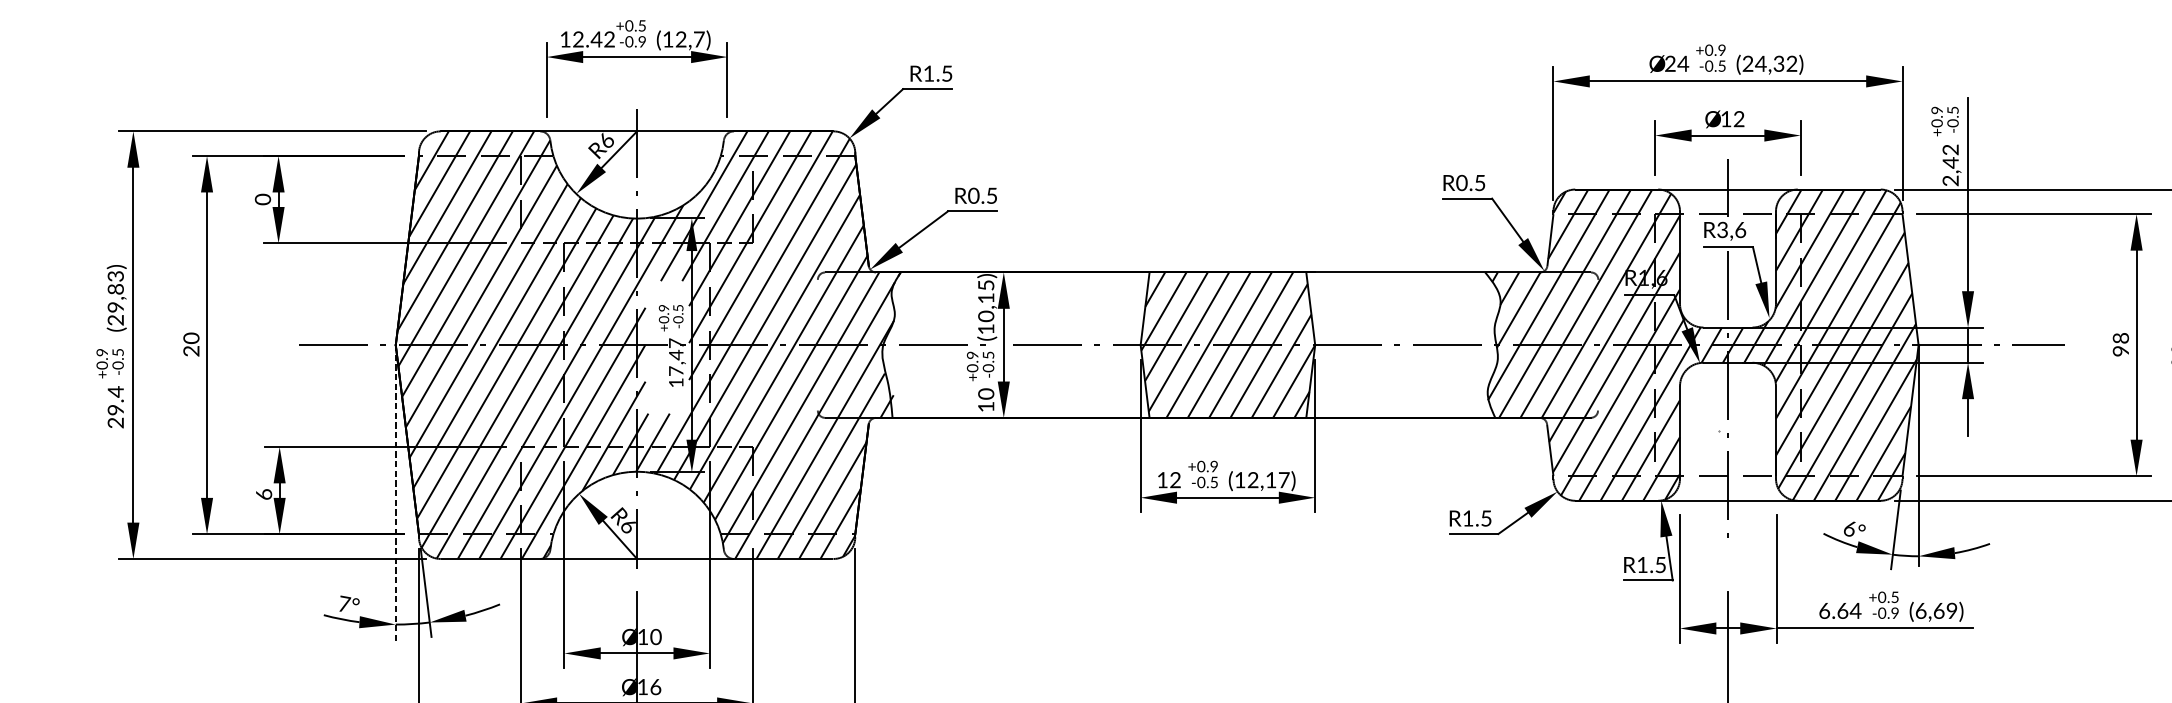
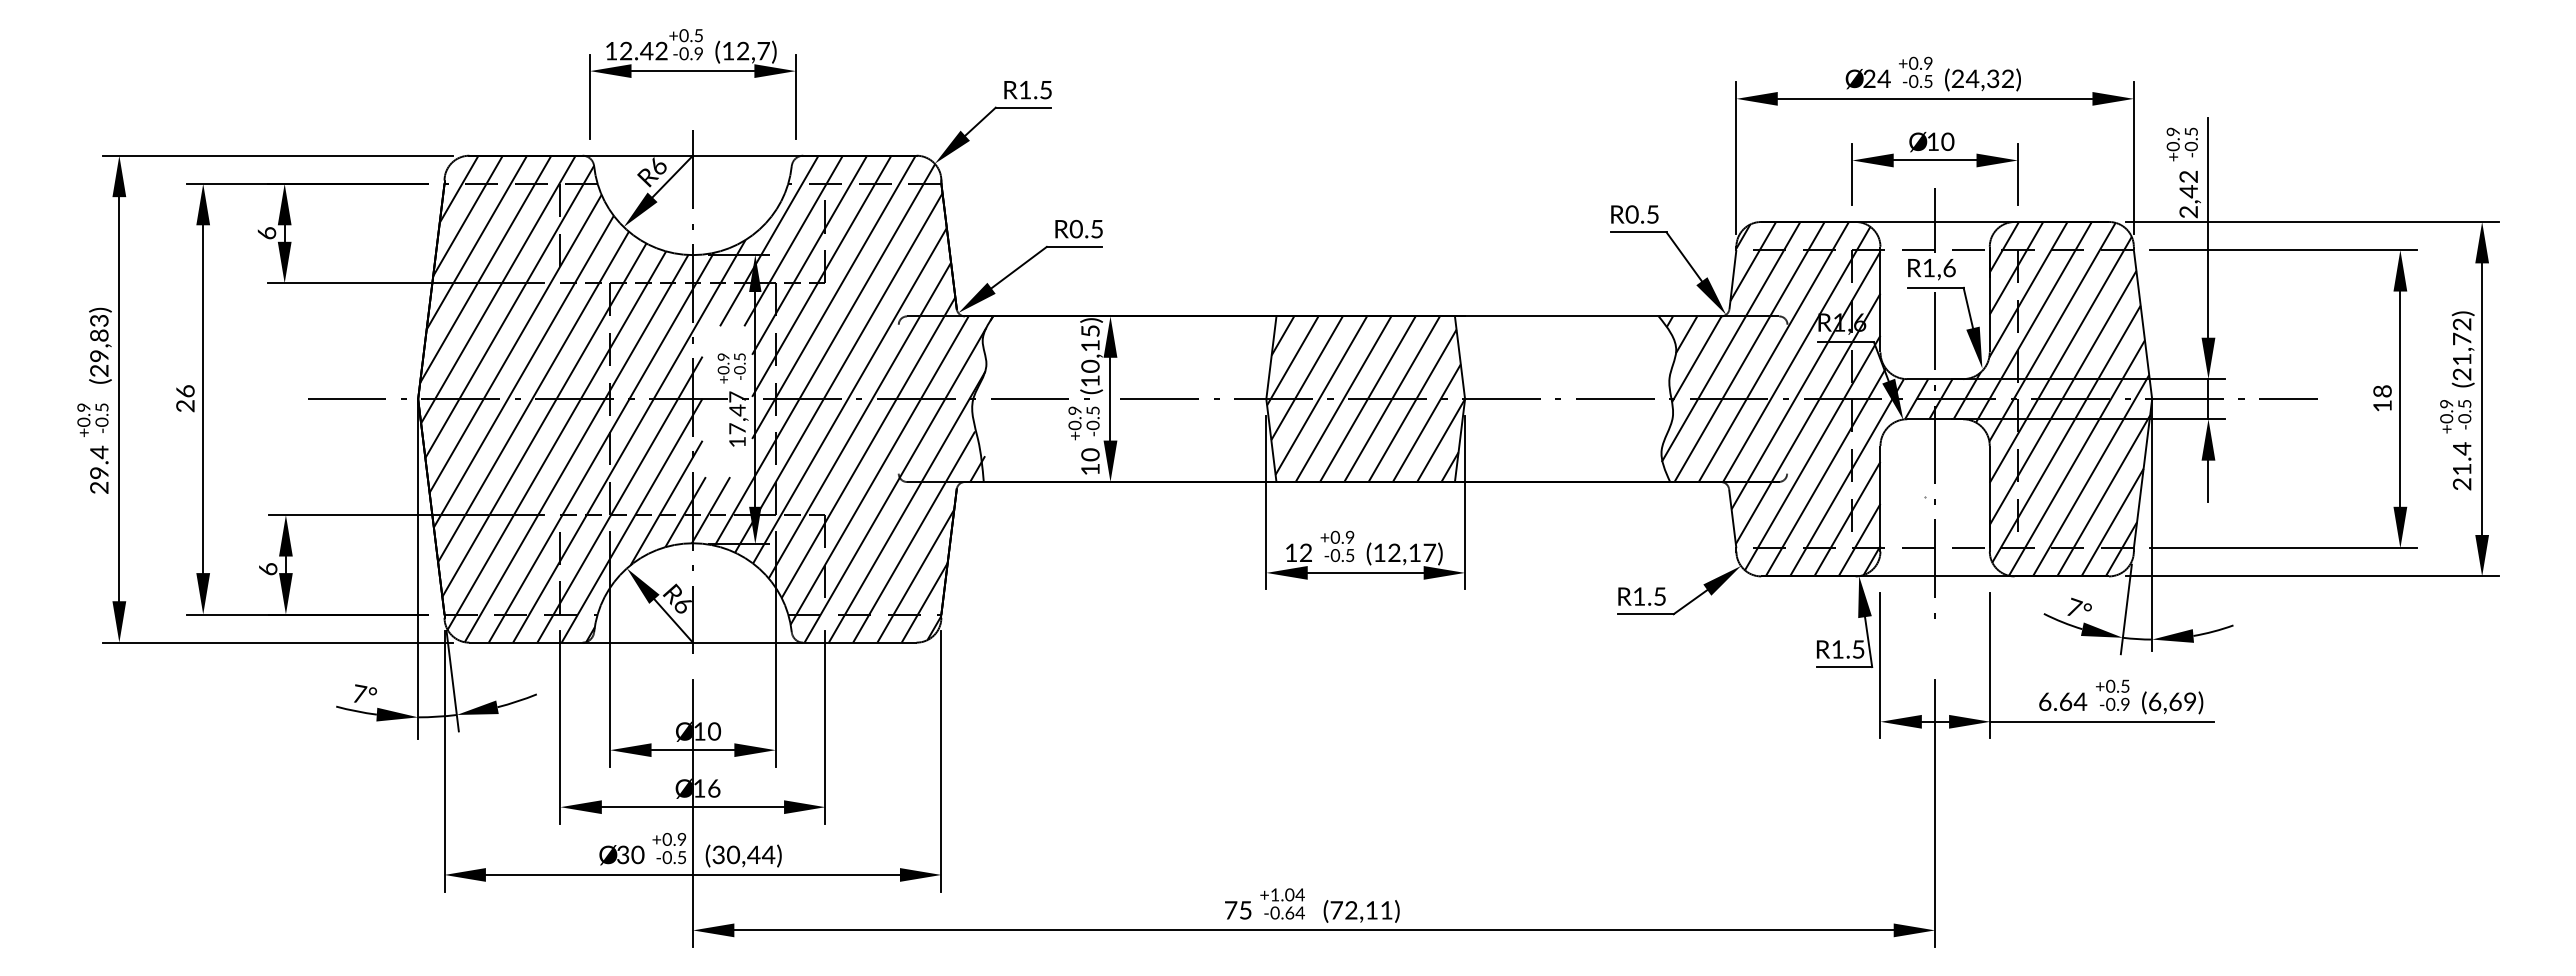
text: (1738, 118) -> (1947, 141), 12 -> 10
text: (262, 198) -> (266, 232), 0 -> 6
text: (1722, 229) -> (1928, 267), R3,6 -> R1,6
text: (190, 337) -> (184, 390), 20 -> 26
text: (2120, 351) -> (2382, 406), 98 -> 18
line: (396, 493) -> (418, 568), dashed -> solid
text: (1850, 528) -> (2074, 607), 6° -> 7°

